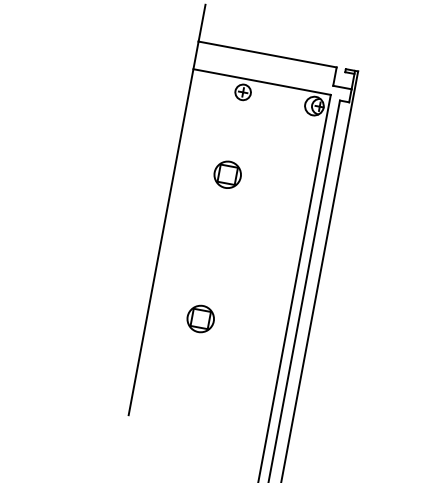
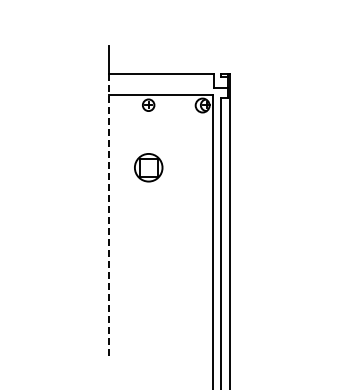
part: (227, 174) -> (148, 167), size x1.4
line: (163, 229) -> (109, 216), solid -> dashed
part: (200, 318) -> (148, 276), removed

